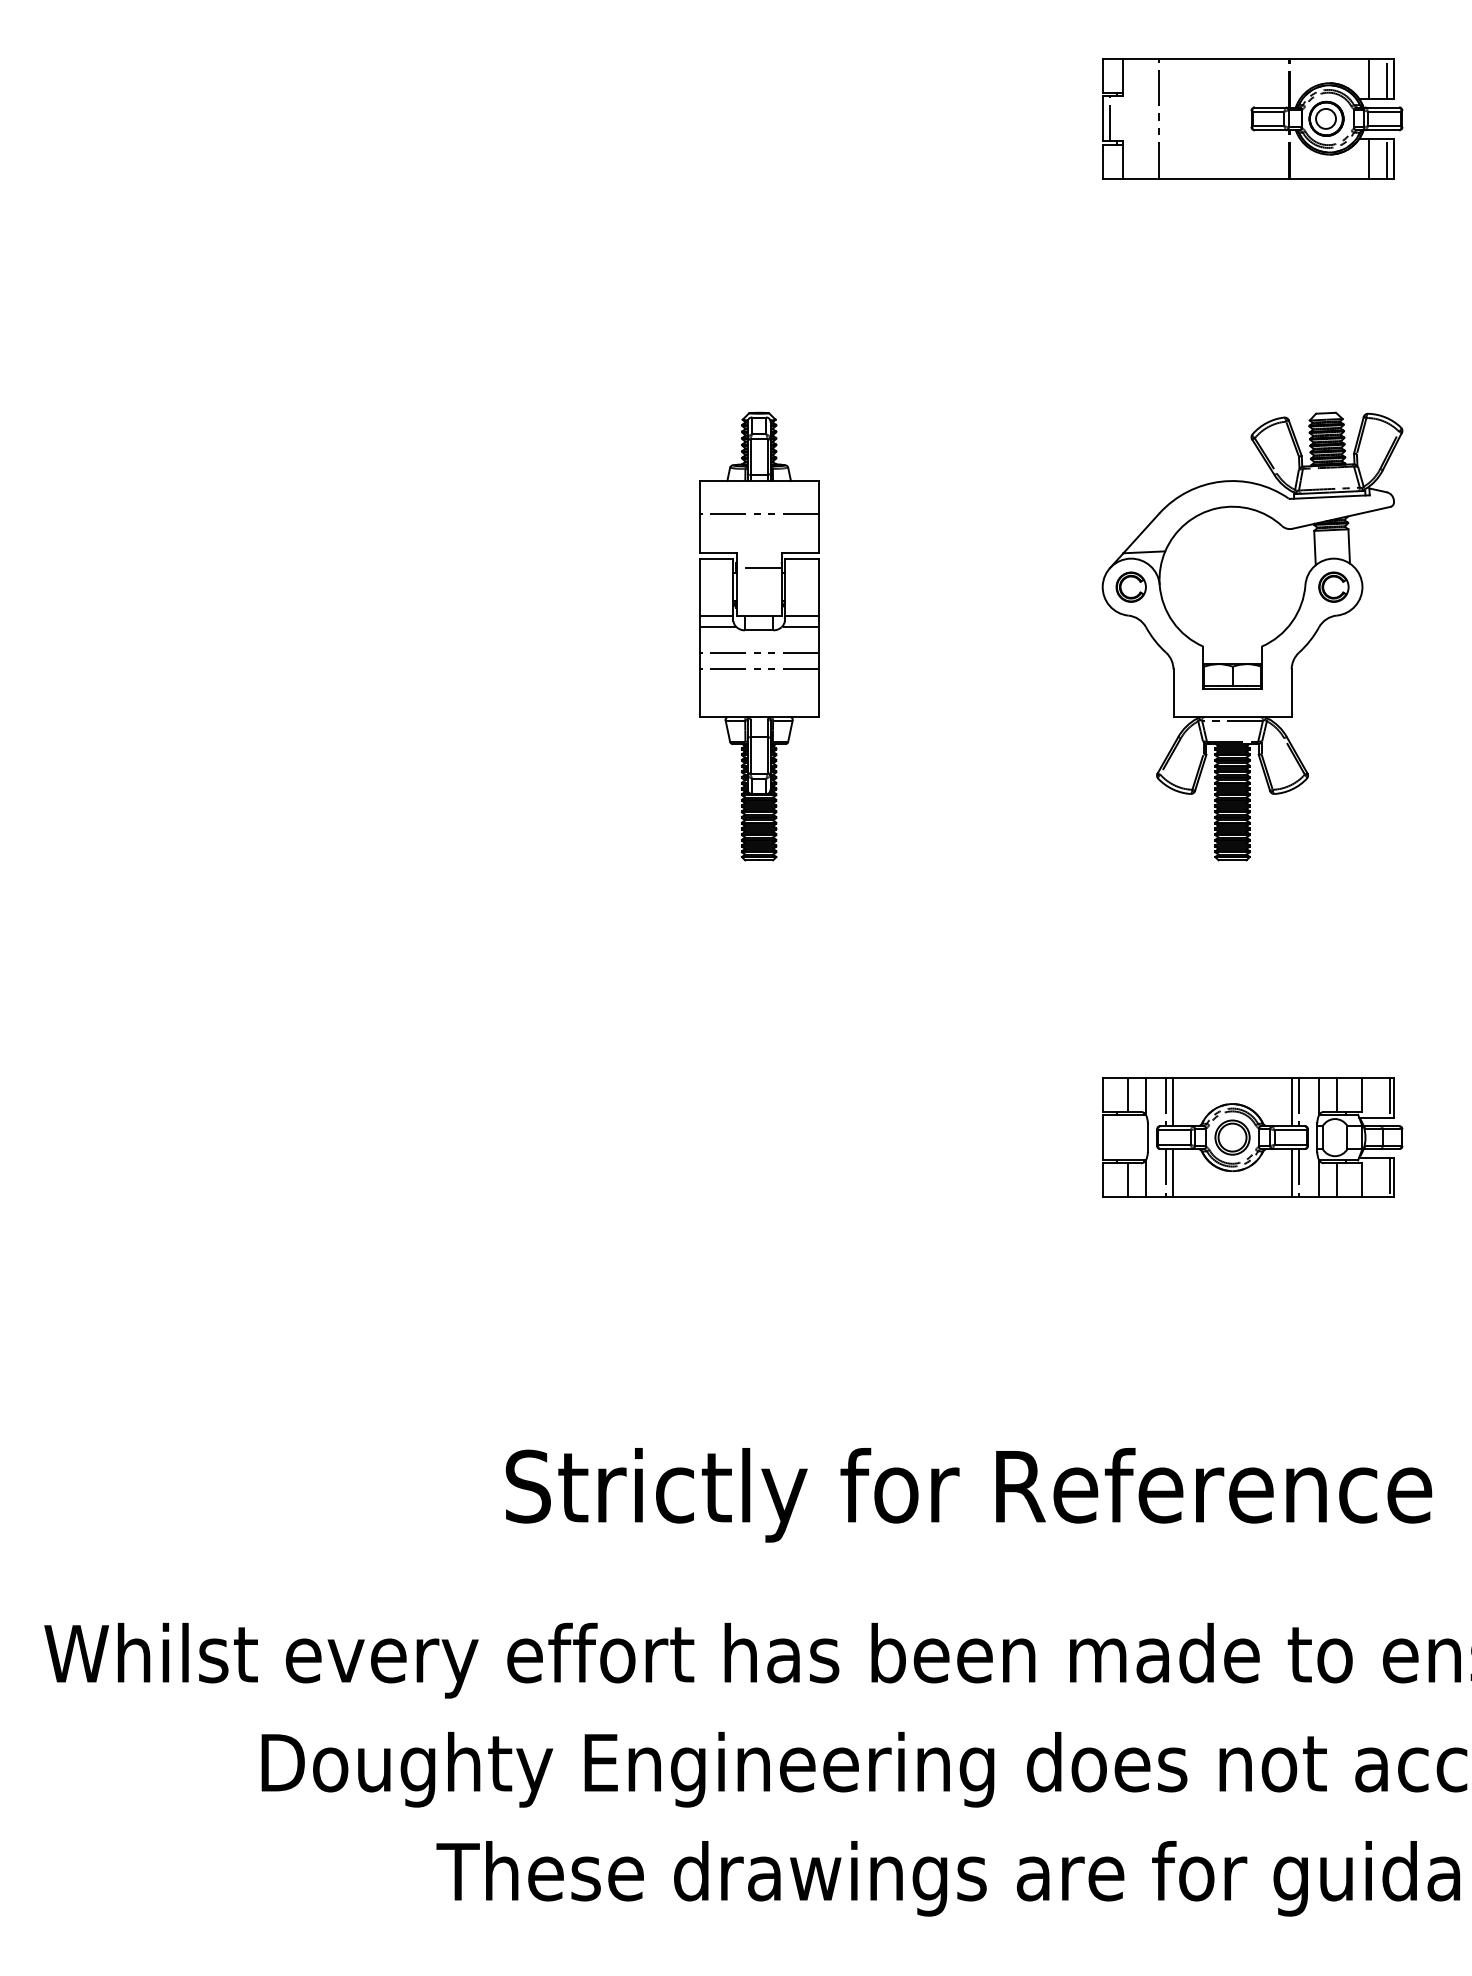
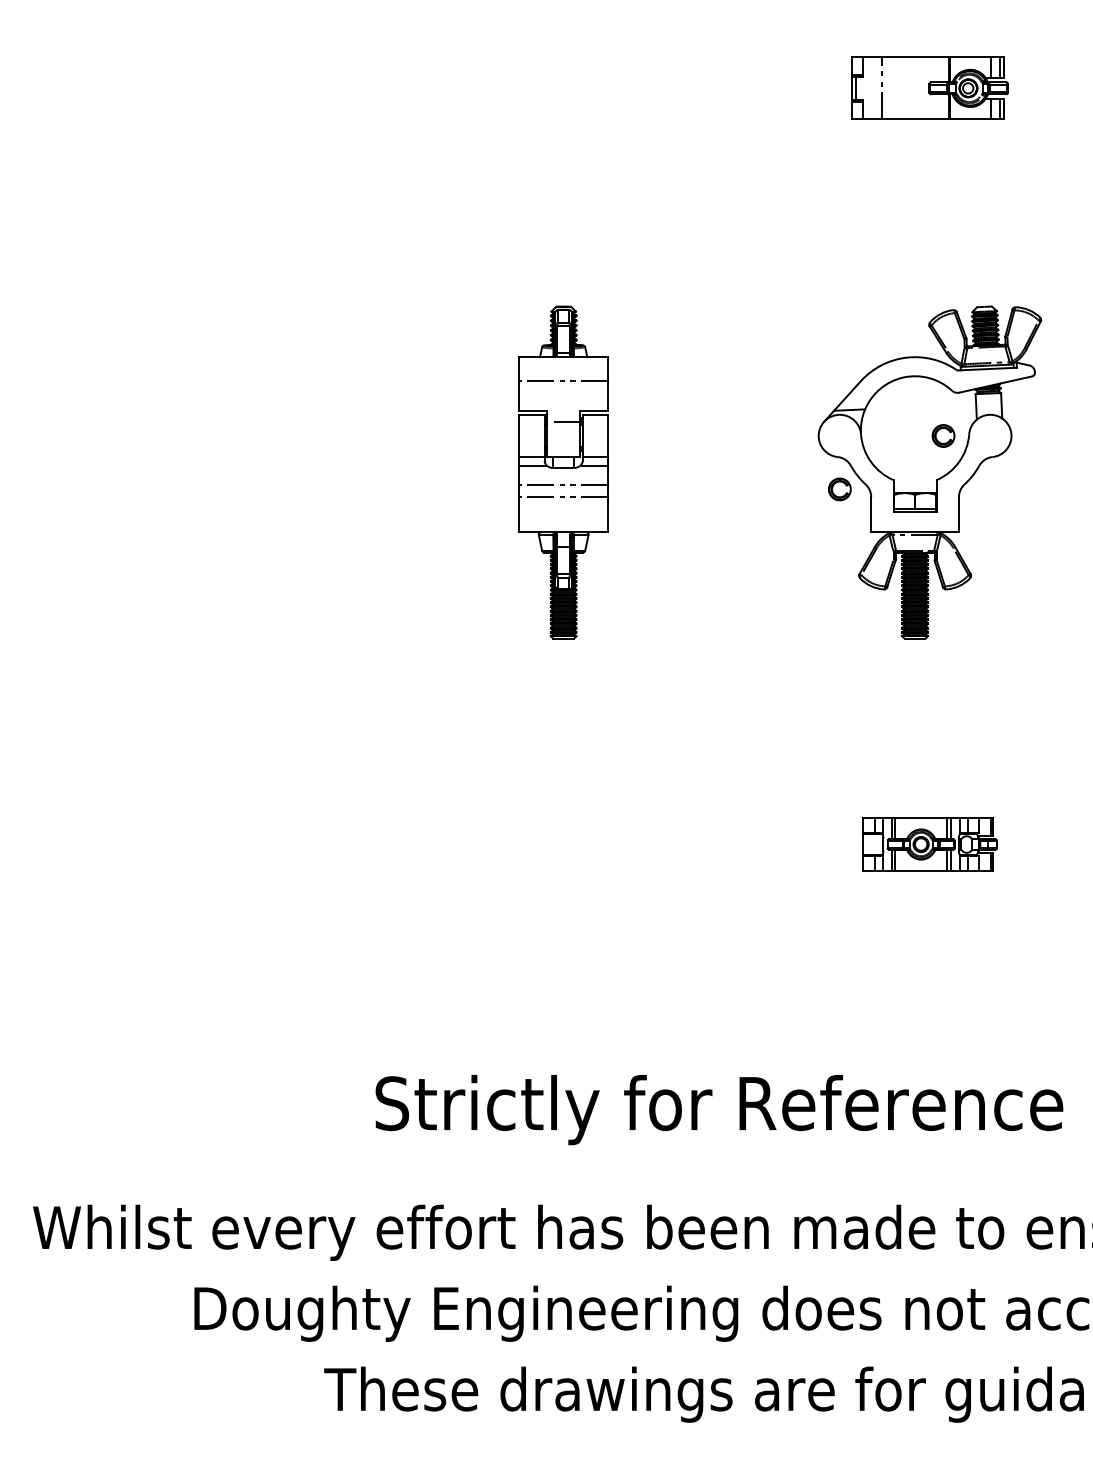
part: (1252, 118) -> (929, 88), size x0.7
part: (1130, 586) -> (839, 488), moved
part: (1333, 586) -> (943, 435), moved
part: (1252, 1137) -> (929, 844), size x0.6

